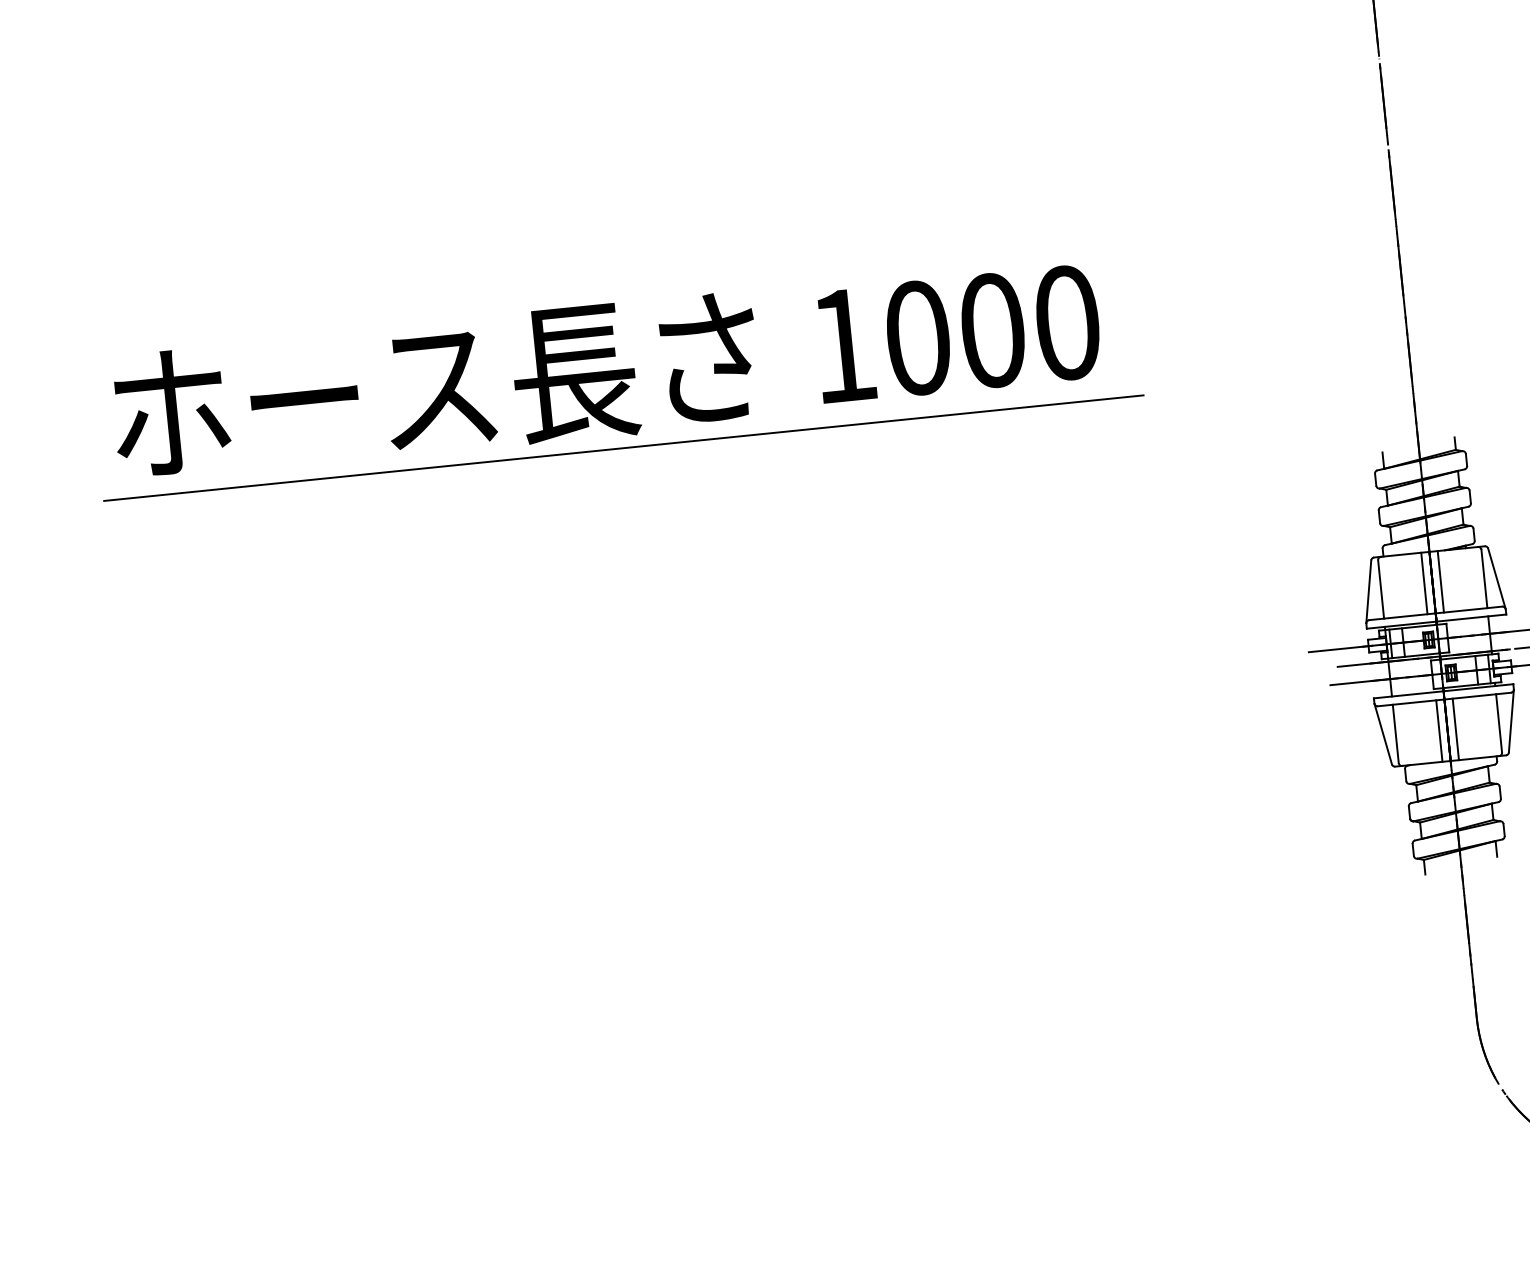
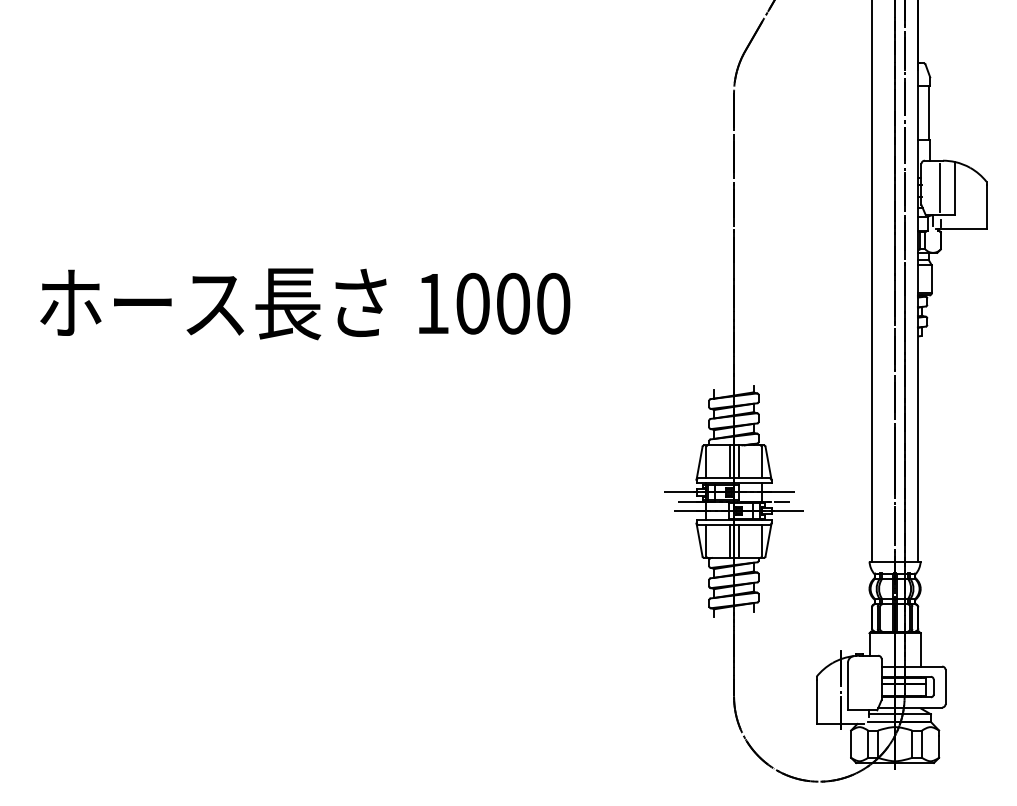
line: (624, 448) -> (310, 346), removed

